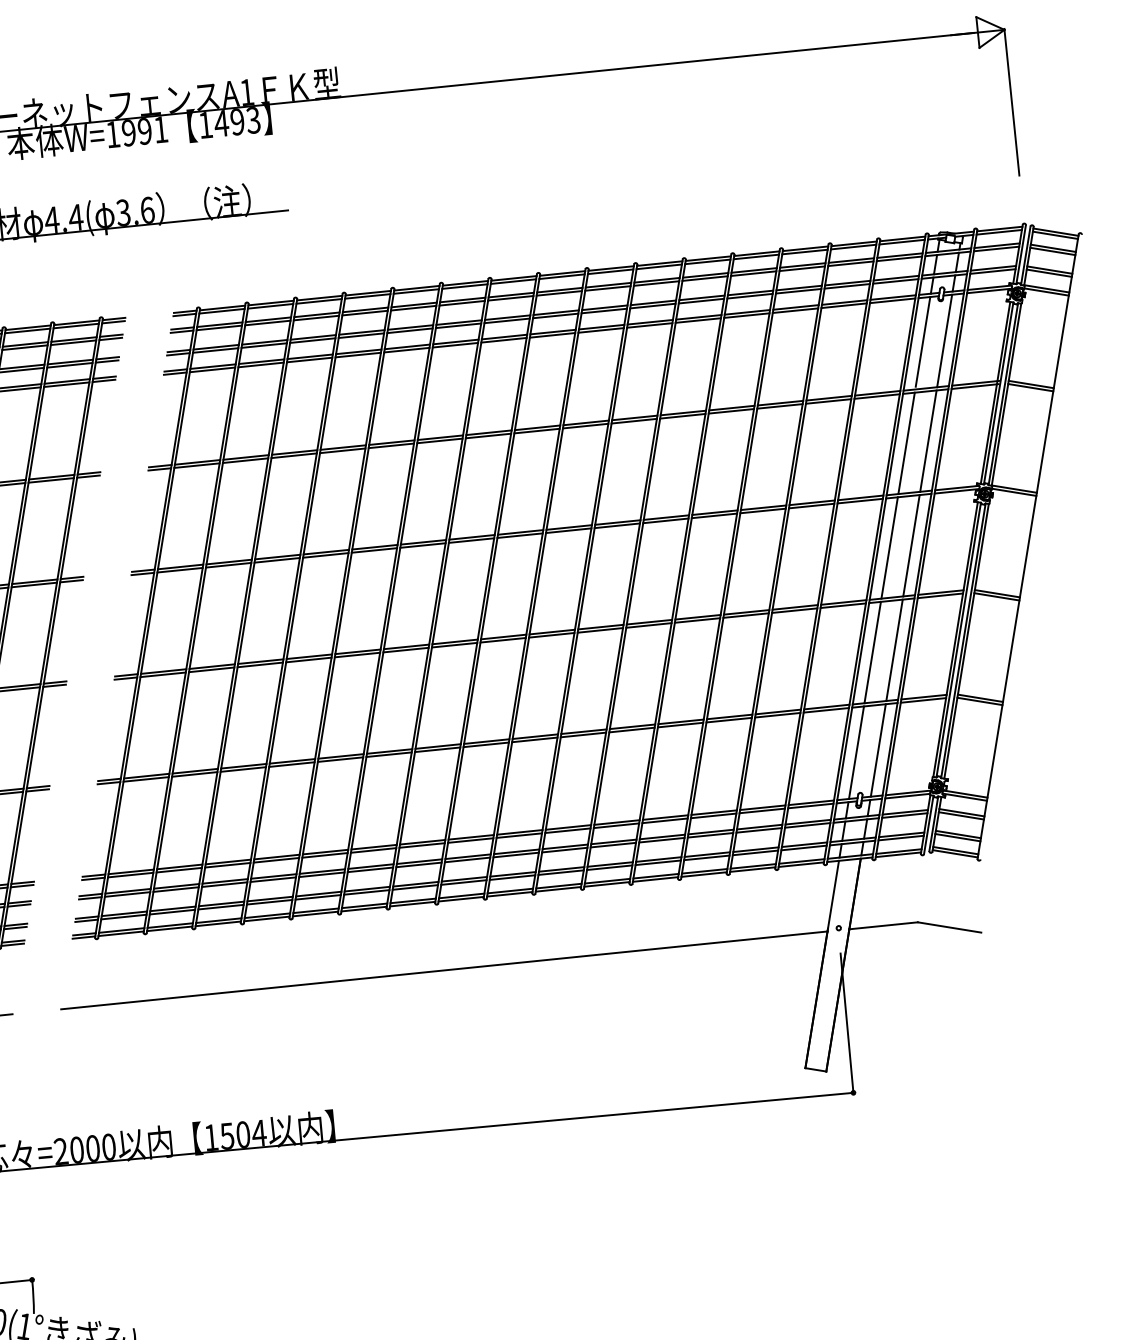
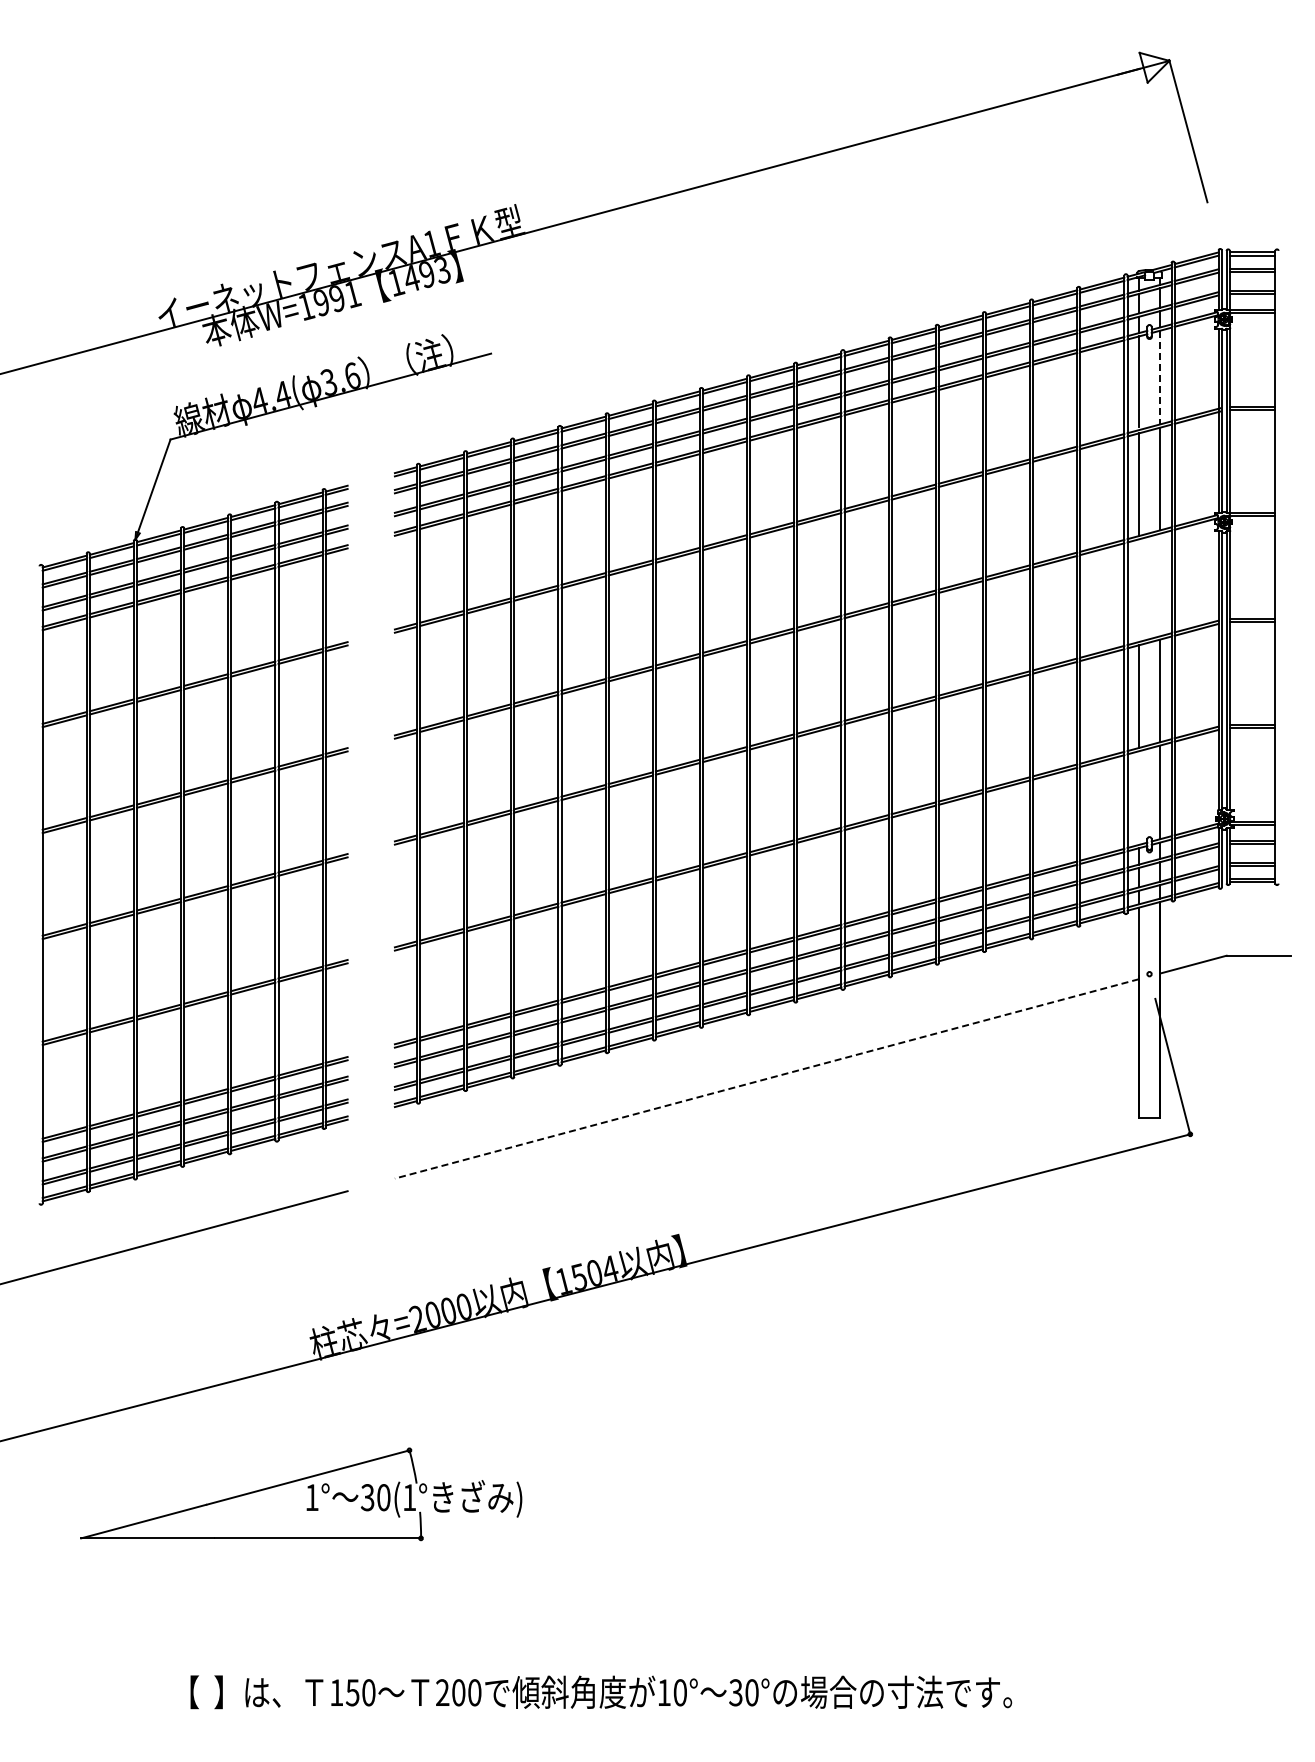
line: (945, 340) -> (1160, 377), solid -> dashed
line: (911, 545) -> (1160, 584), removed
line: (889, 547) -> (1138, 590), removed
line: (856, 752) -> (1138, 797), removed
line: (443, 970) -> (766, 1079), solid -> dashed

